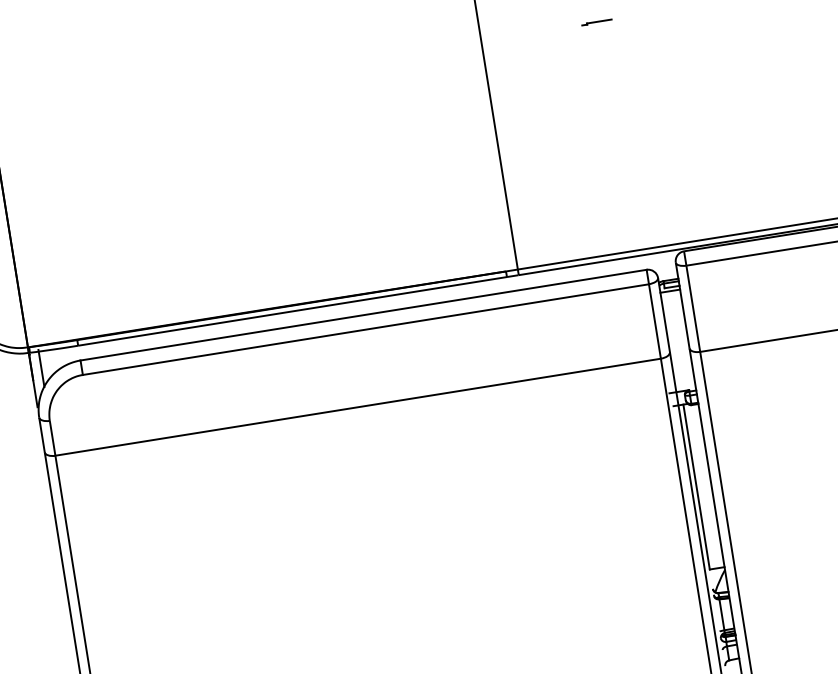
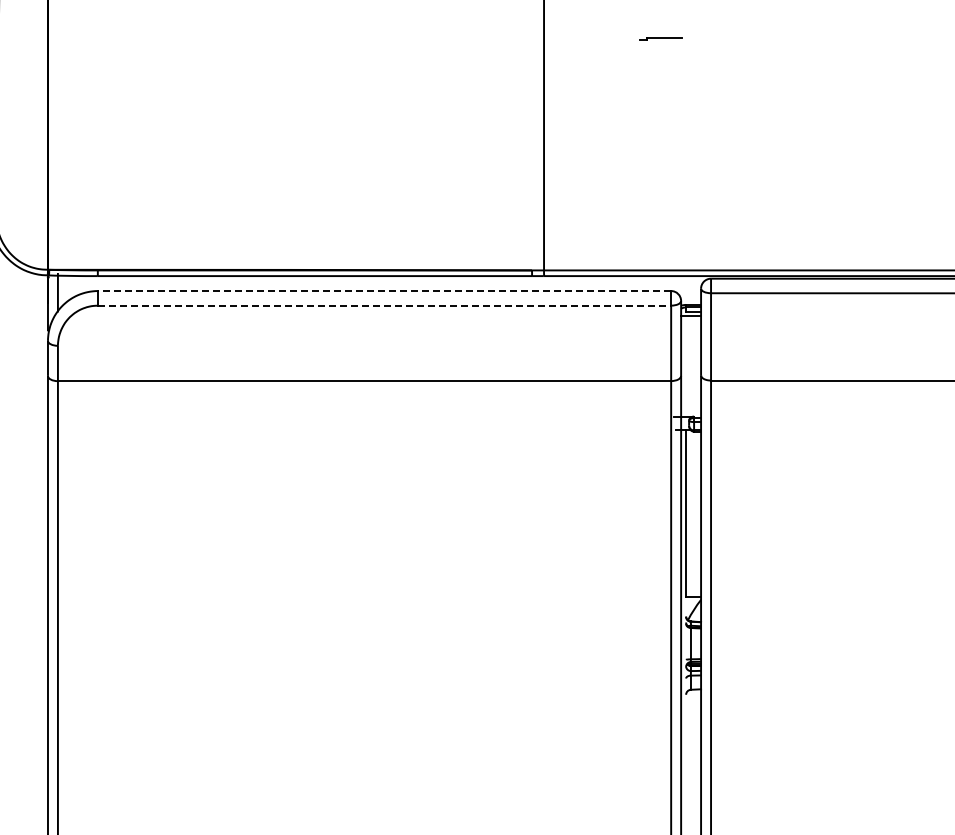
part: (596, 22) -> (660, 38), size x1.4
line: (363, 315) -> (384, 291), solid -> dashed
line: (365, 329) -> (384, 305), solid -> dashed

